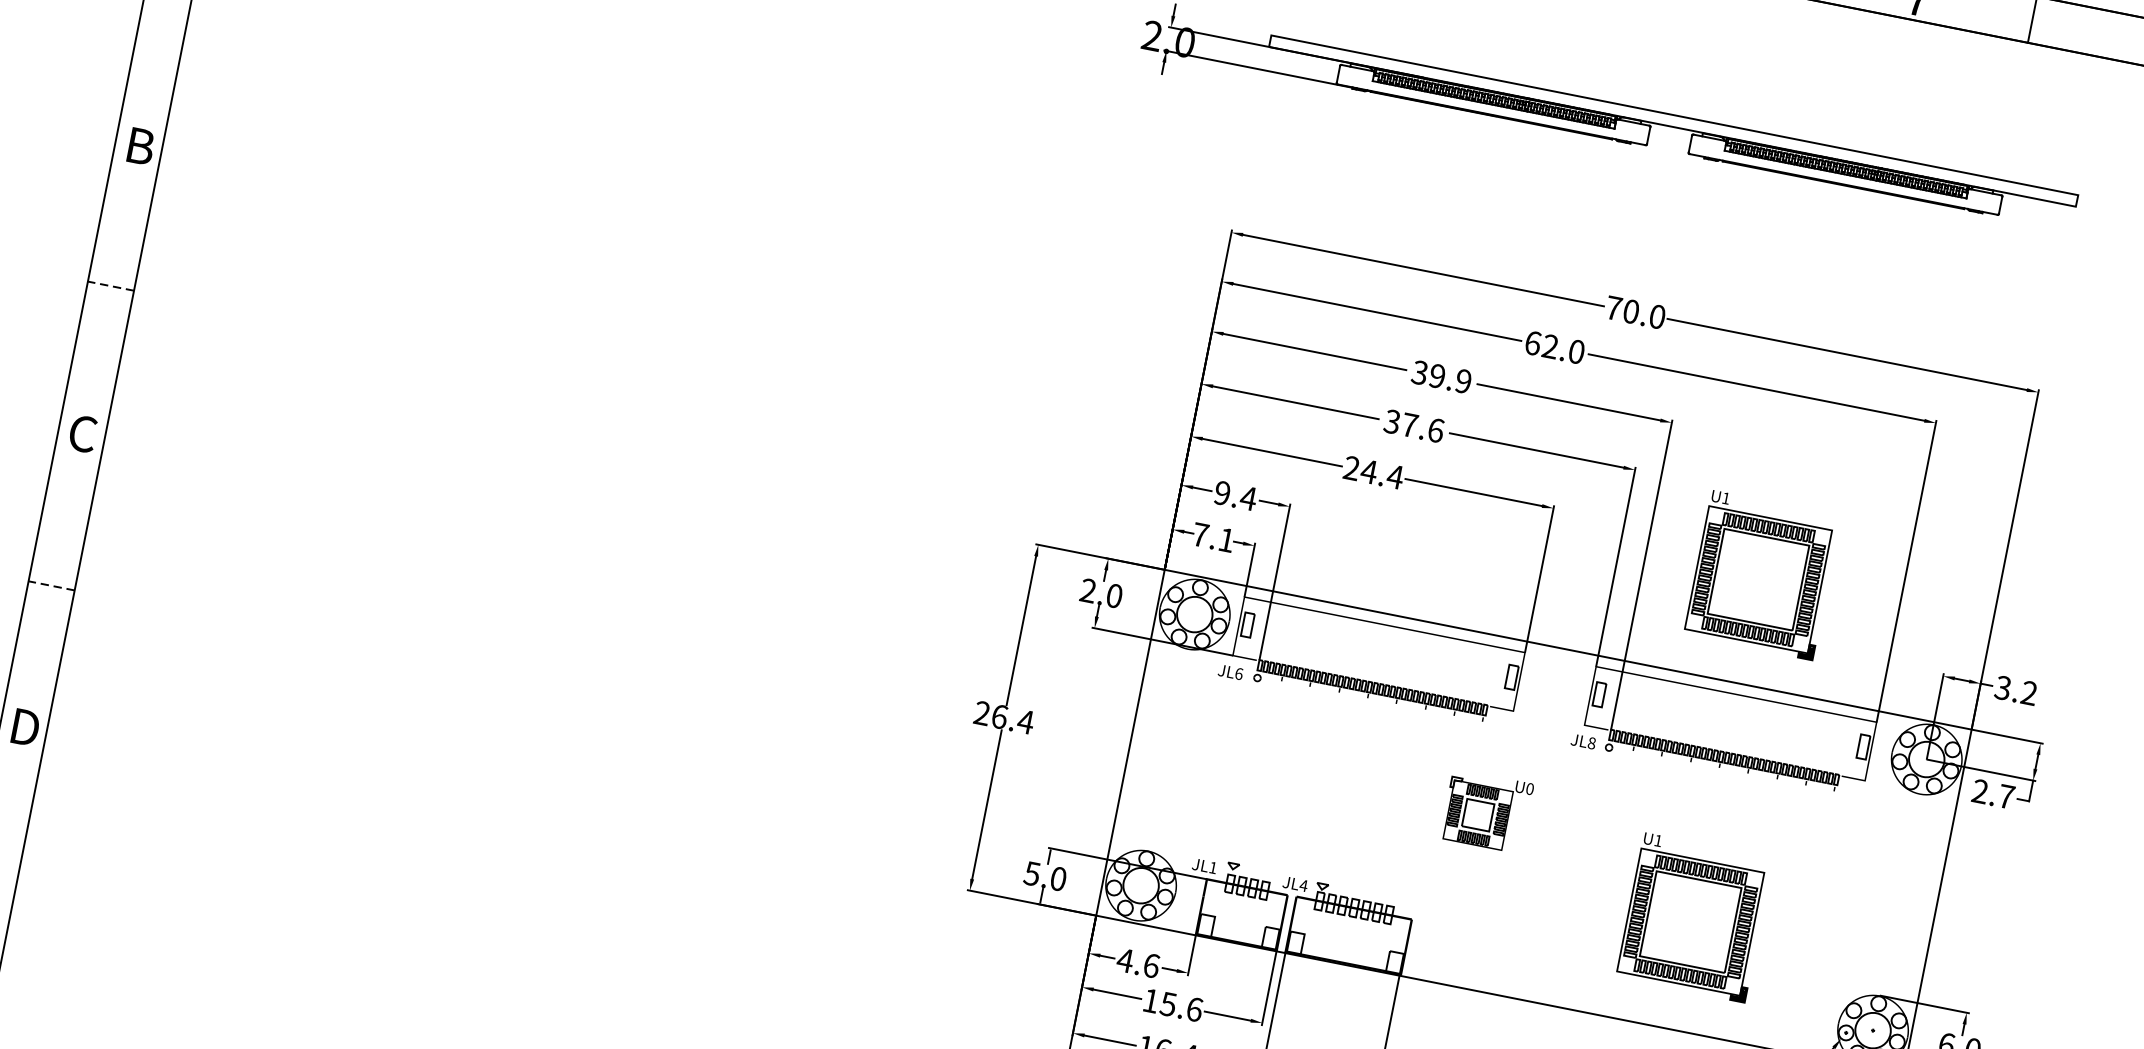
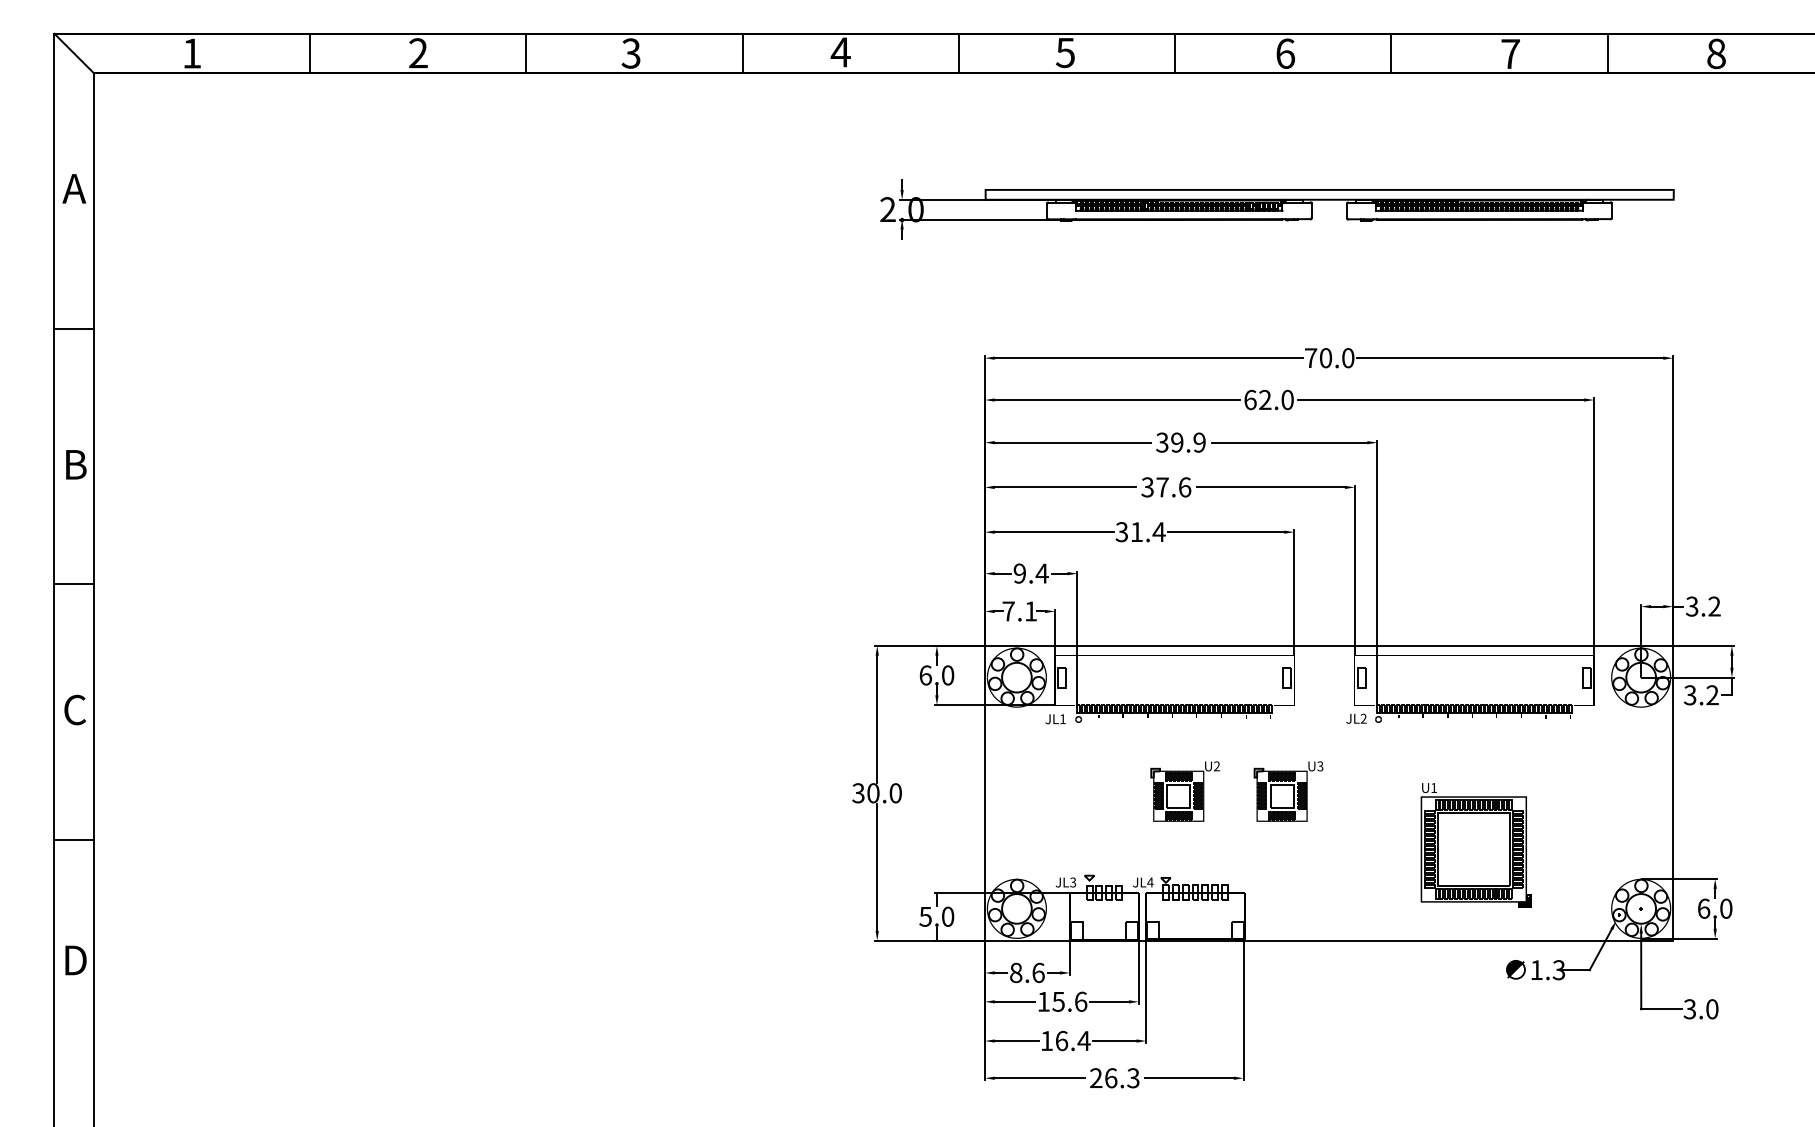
line: (111, 286) -> (74, 584), dashed -> solid
text: (1360, 470) -> (1129, 532), 24.4 -> 31.4
part: (1761, 575) -> (1475, 553), removed
line: (52, 585) -> (74, 839), dashed -> solid
text: (1088, 590) -> (925, 675), 2.0 -> 6.0
text: (1239, 674) -> (1063, 719), JL6 -> JL1
text: (1004, 718) -> (877, 793), 26.4 -> 30.0
text: (1591, 742) -> (1363, 718), JL8 -> JL2
part: (1364, 786) -> (1184, 791), added
text: (1530, 789) -> (1320, 766), U0 -> U3
text: (1993, 794) -> (1701, 695), 2.7 -> 3.2
text: (1213, 867) -> (1073, 882), JL1 -> JL3
text: (1124, 959) -> (1015, 972), 4.6 -> 8.6

